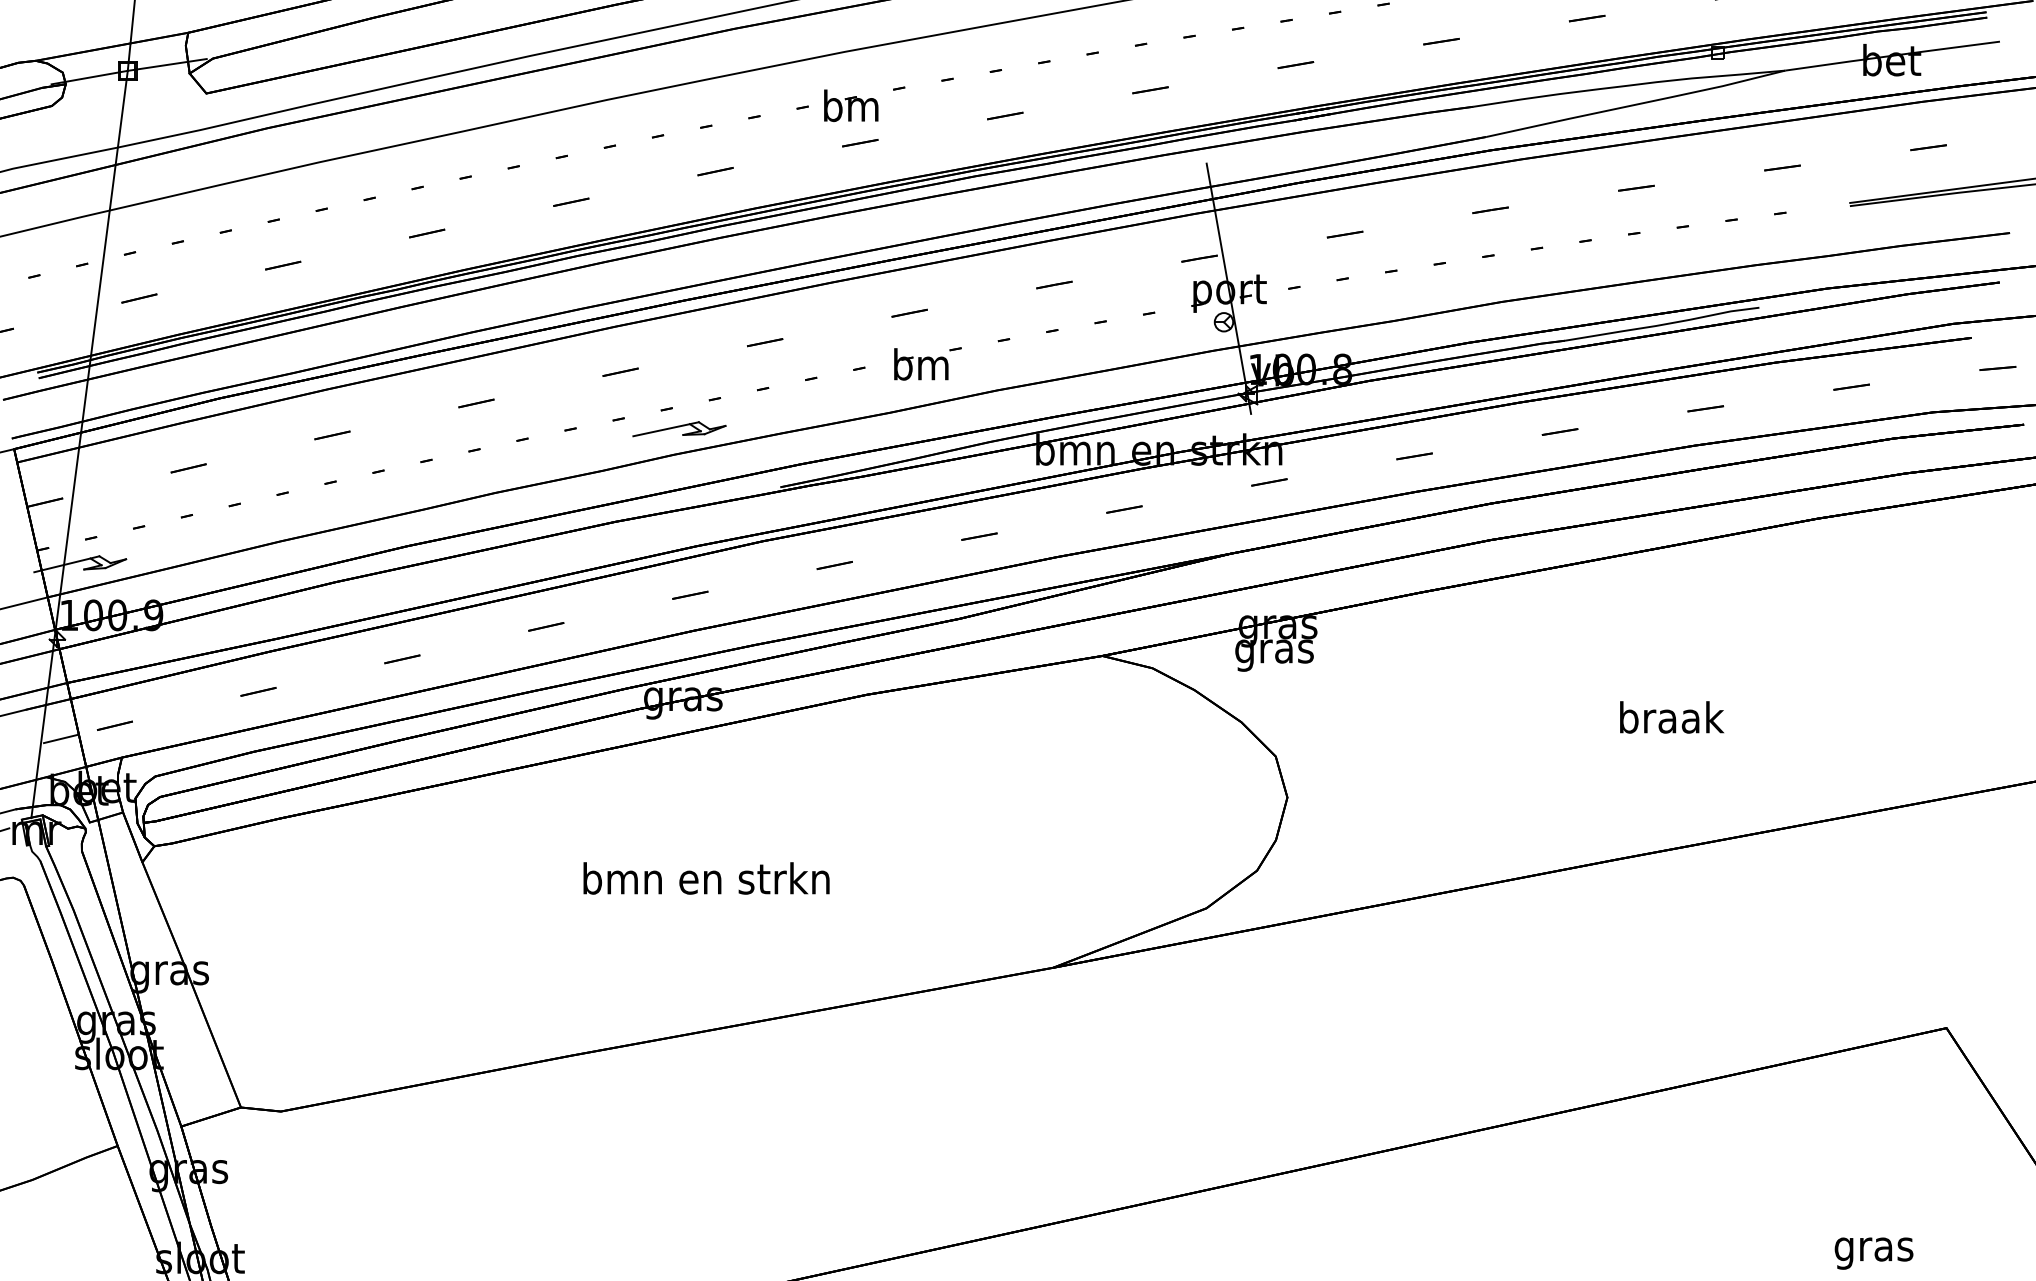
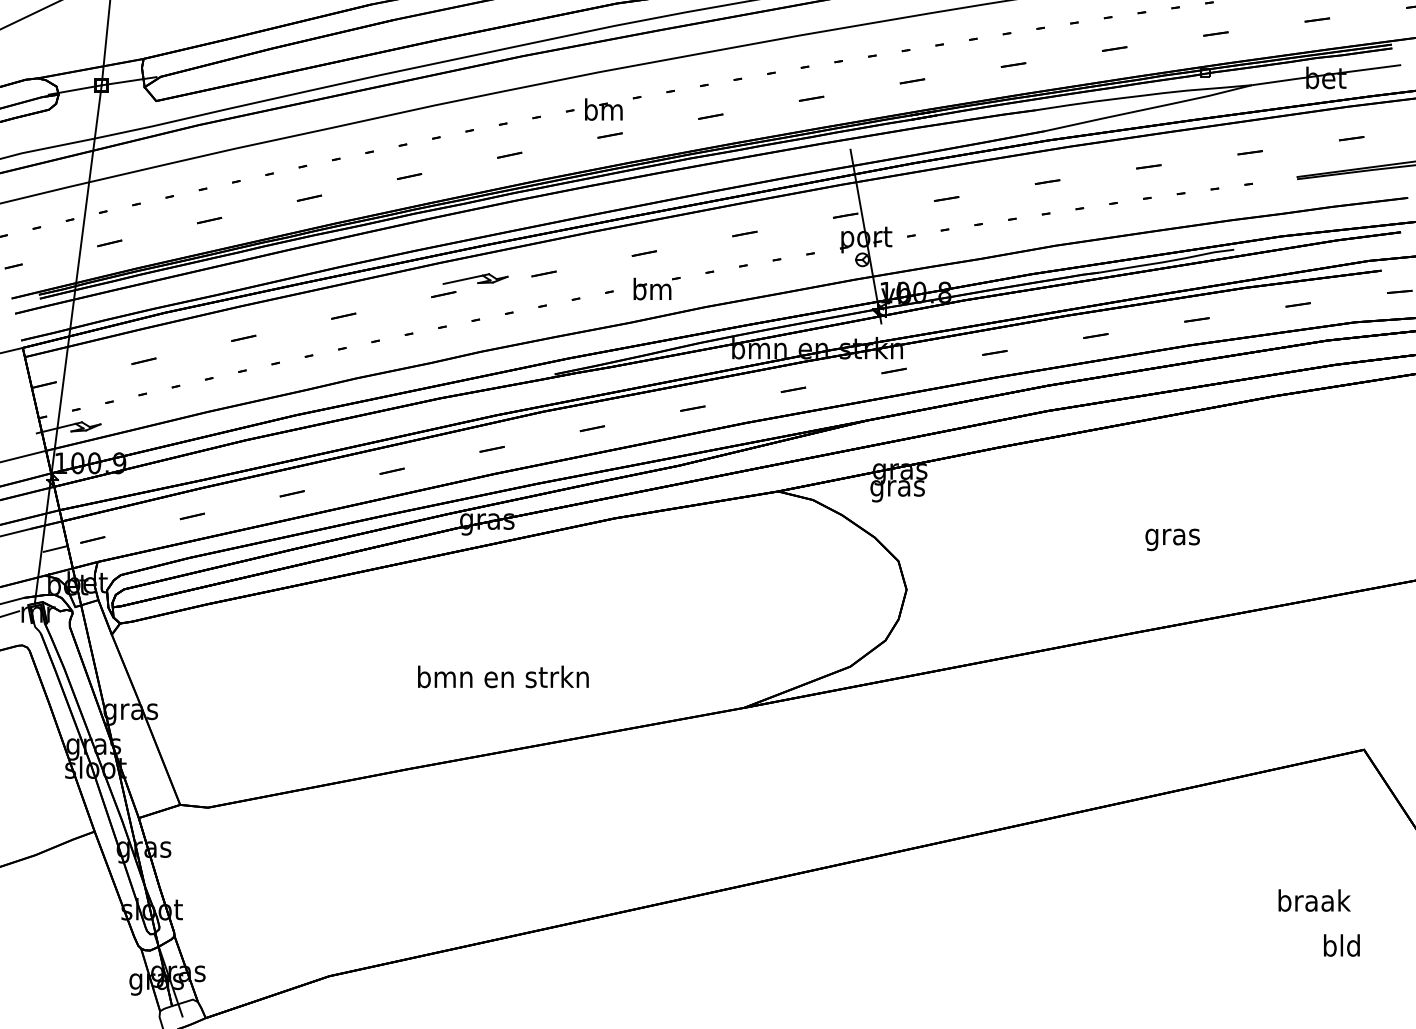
part: (679, 428) -> (475, 278), moved
text: (1671, 720) -> (1173, 536), braak -> gras
text: (706, 877) -> (503, 676), moved
text: (1875, 1249) -> (1314, 903), gras -> braak

